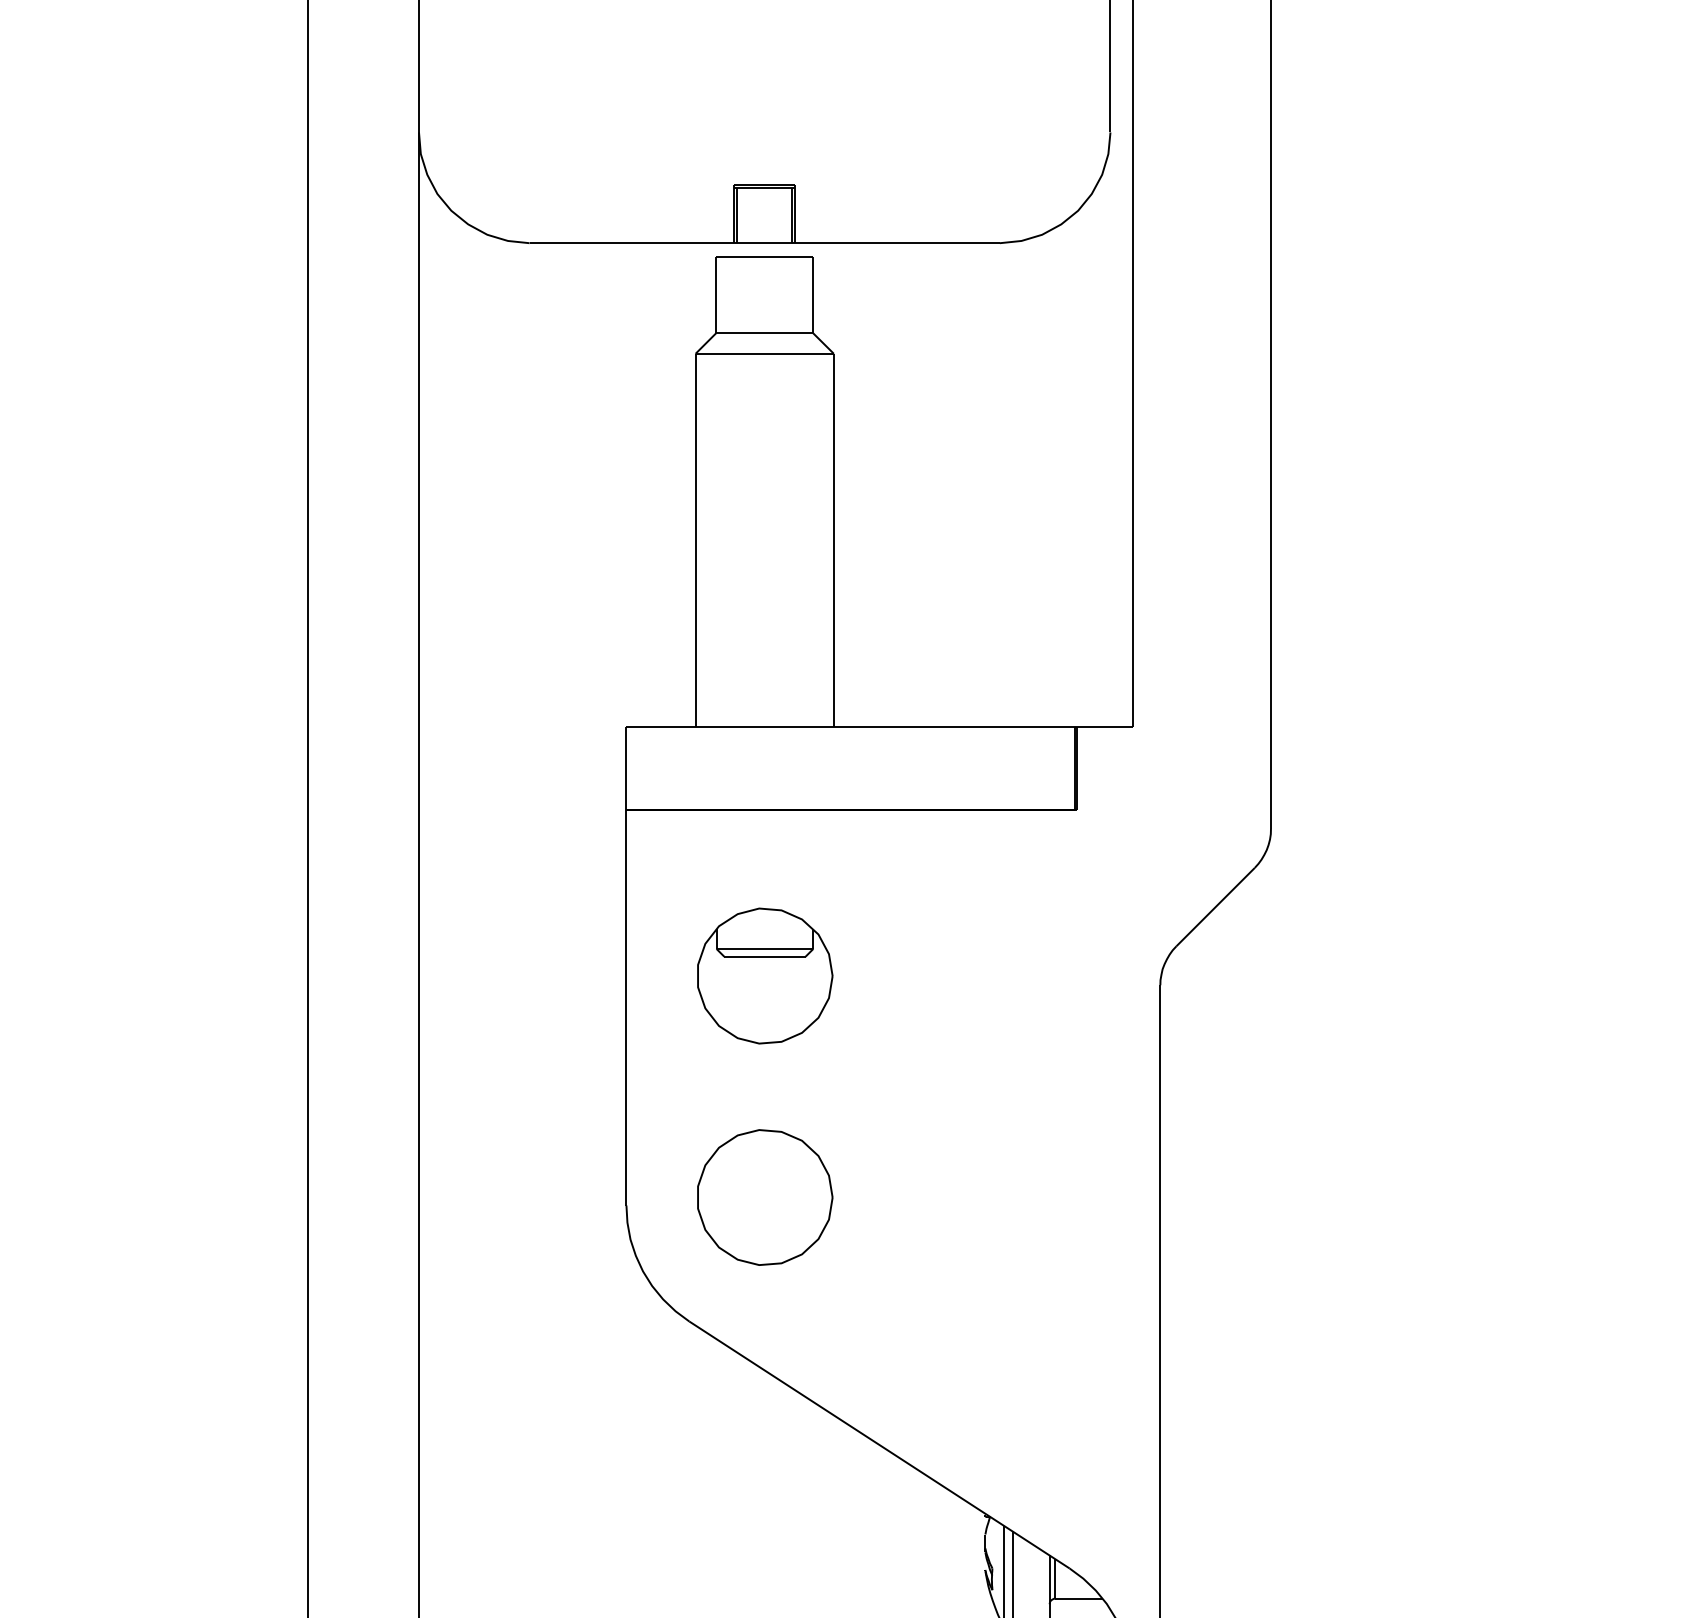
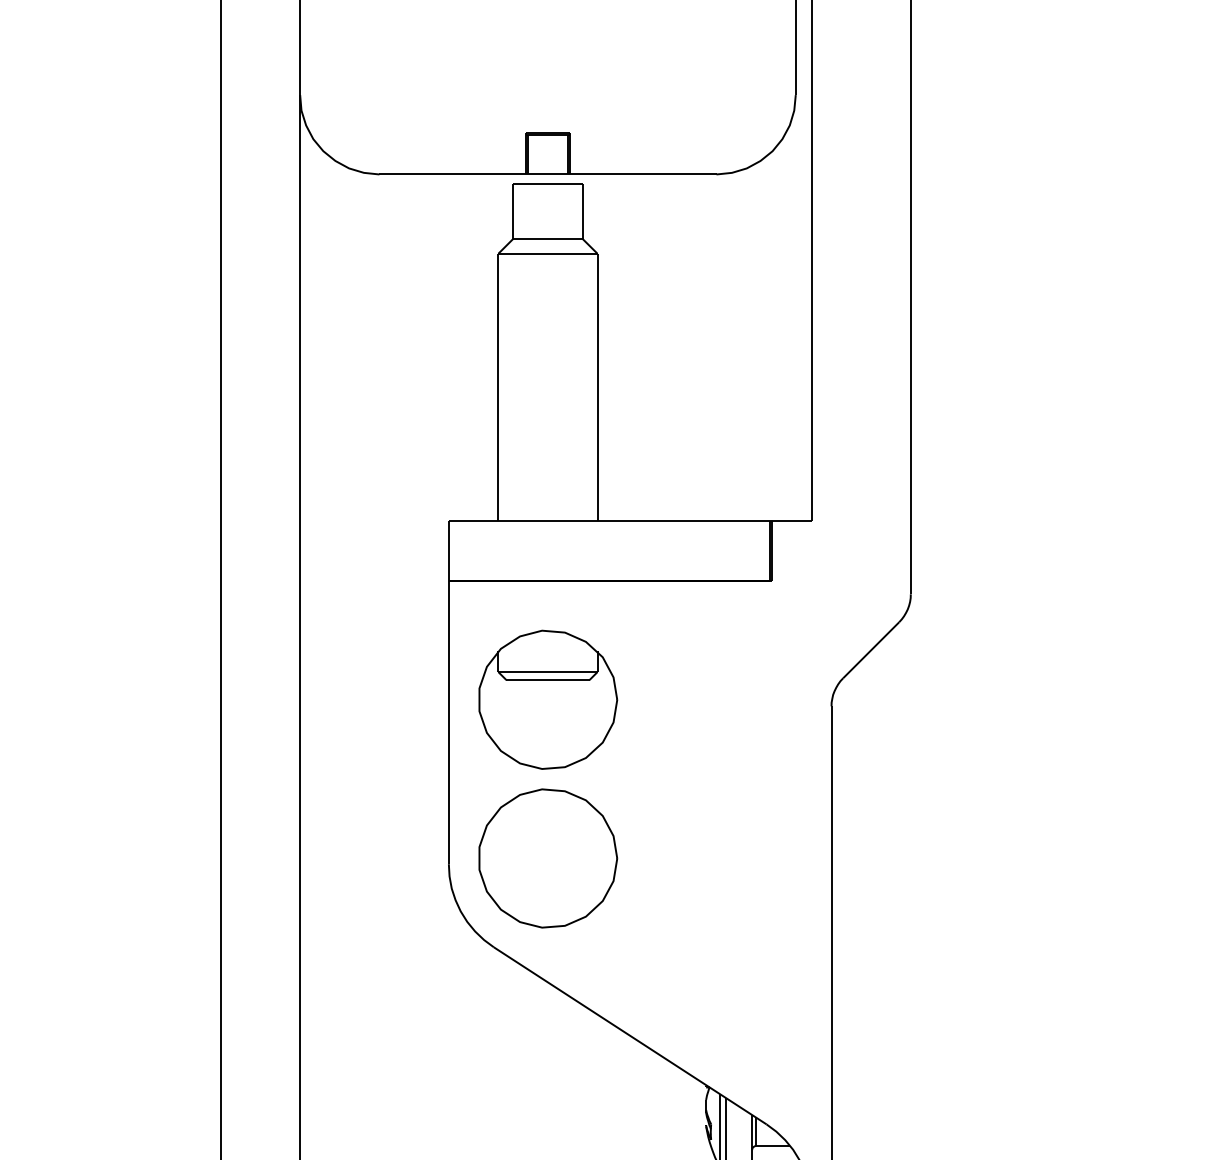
part: (765, 975) -> (548, 699), size x1.43
part: (765, 1197) -> (548, 858), size x1.43

